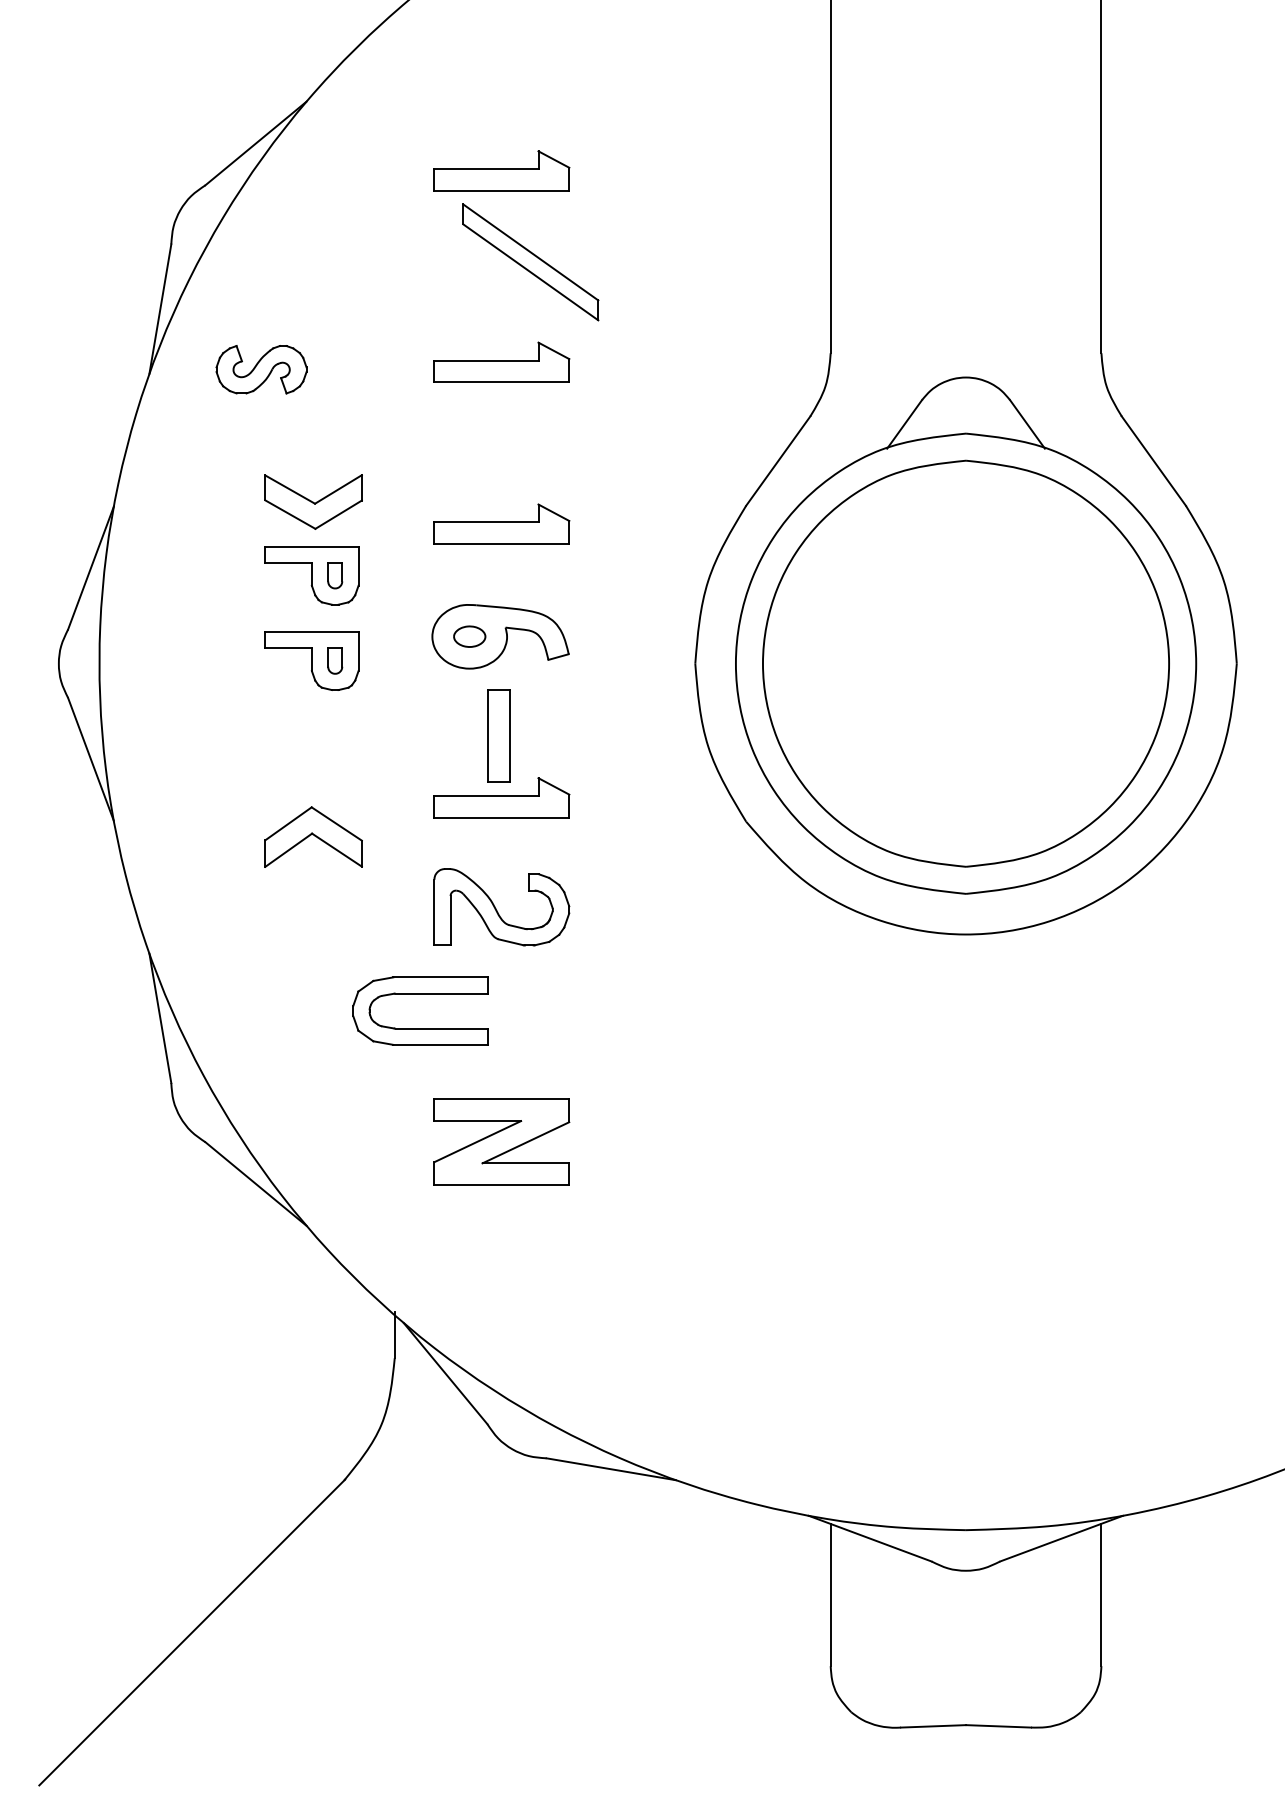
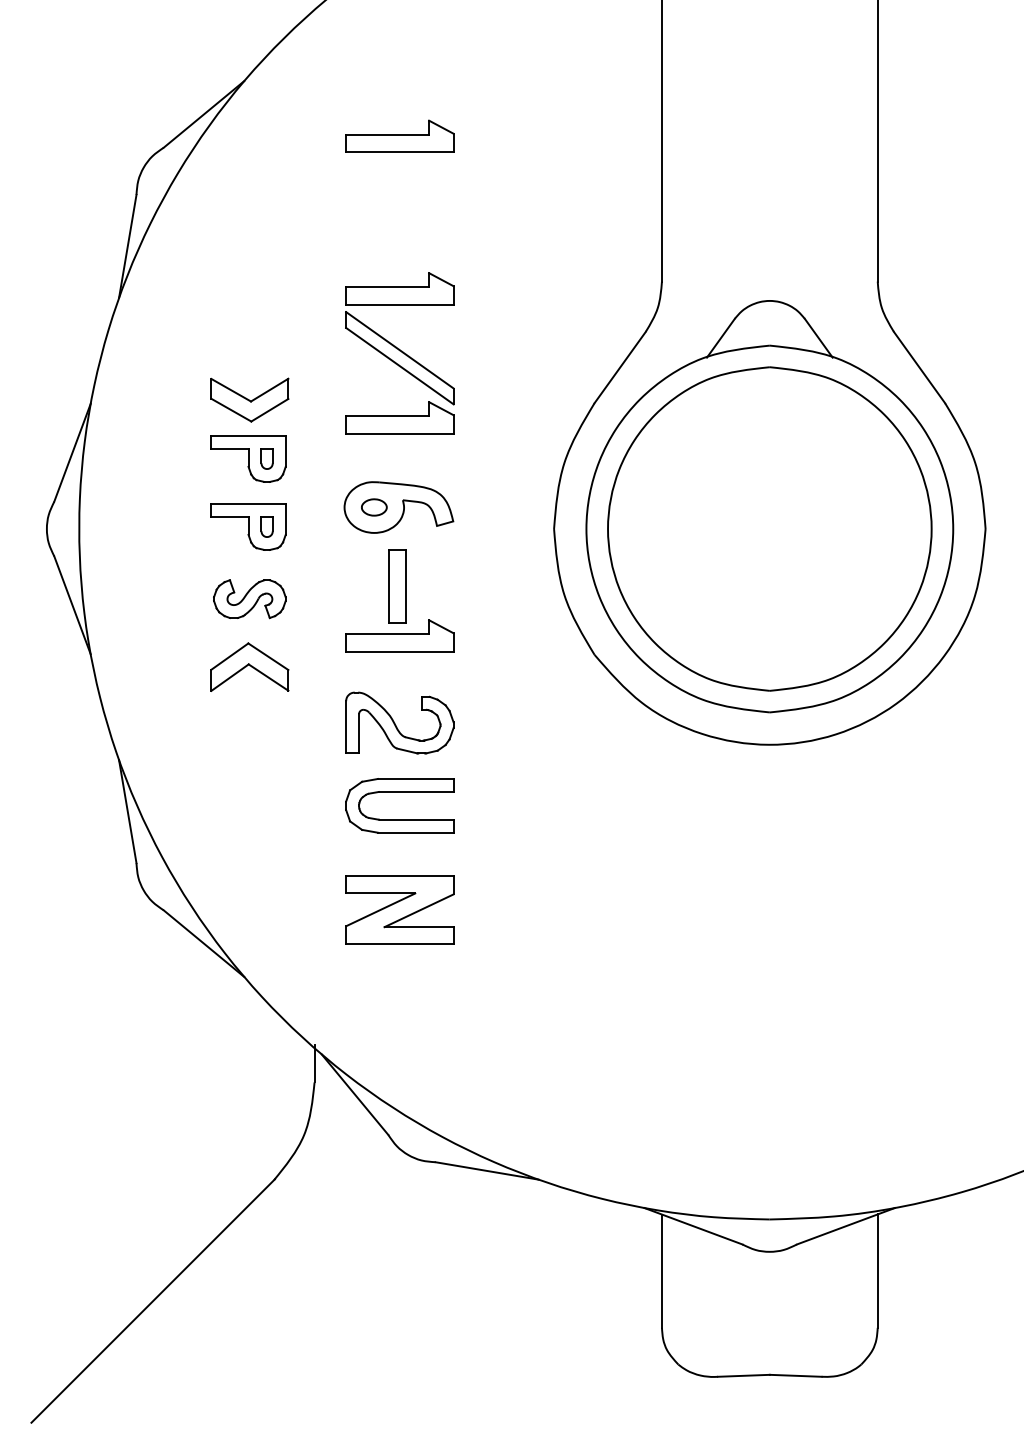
part: (530, 262) -> (399, 358), moved
part: (261, 369) -> (249, 598), moved
part: (420, 994) -> (399, 792), moved

